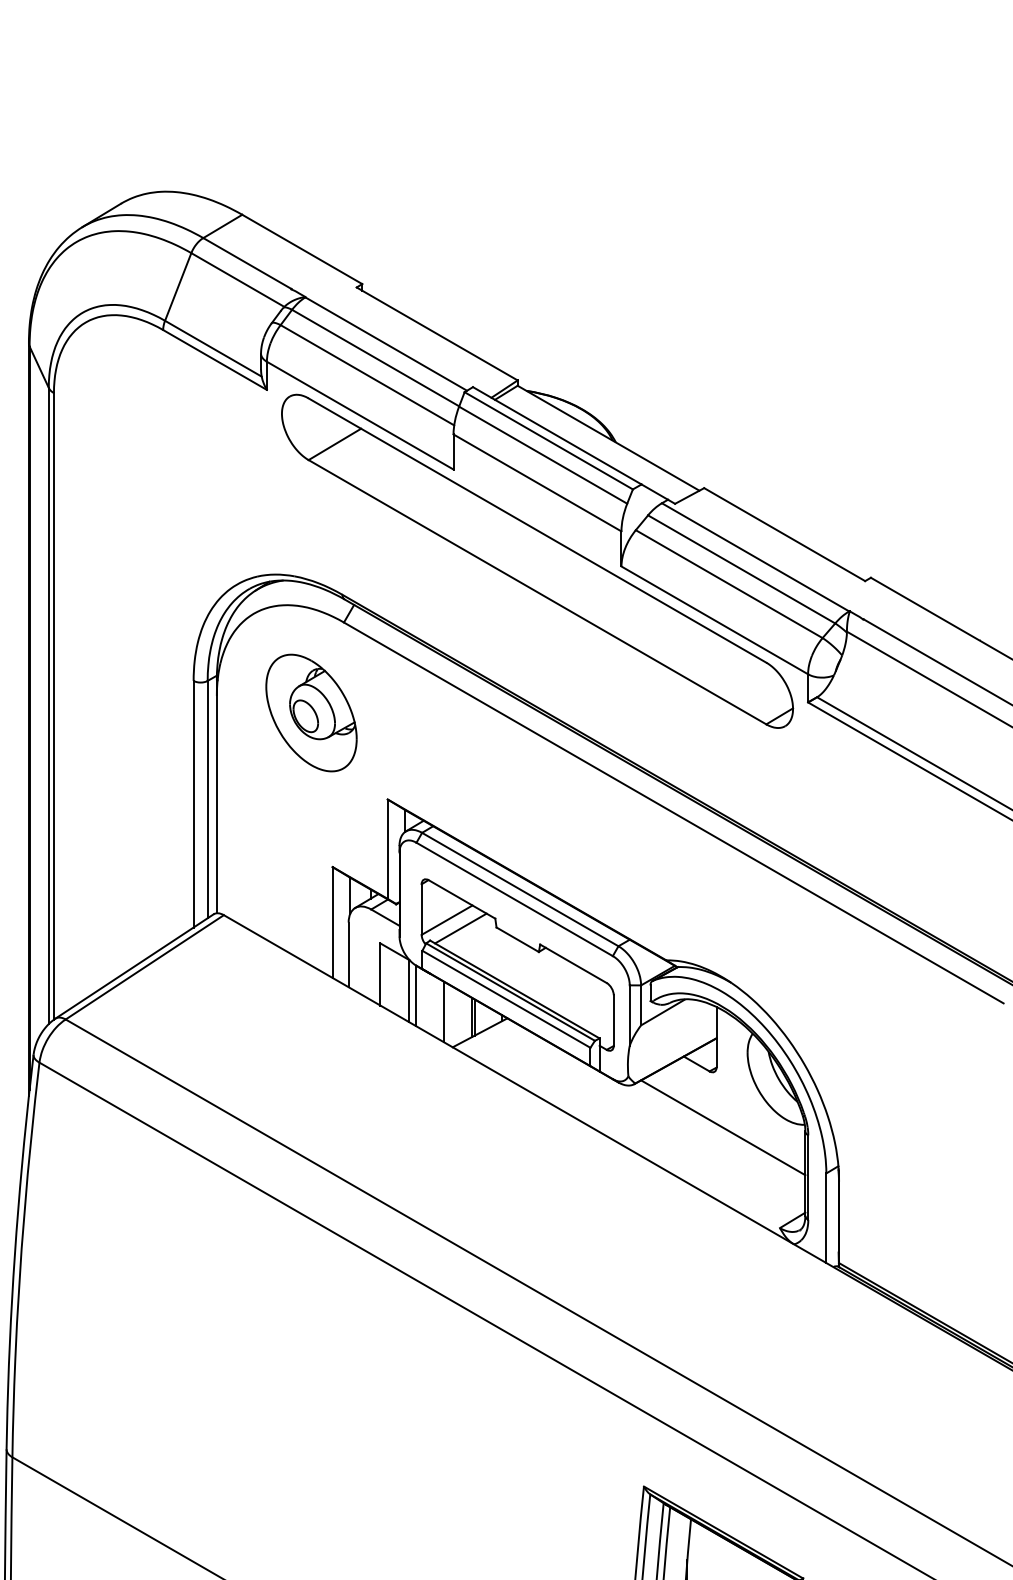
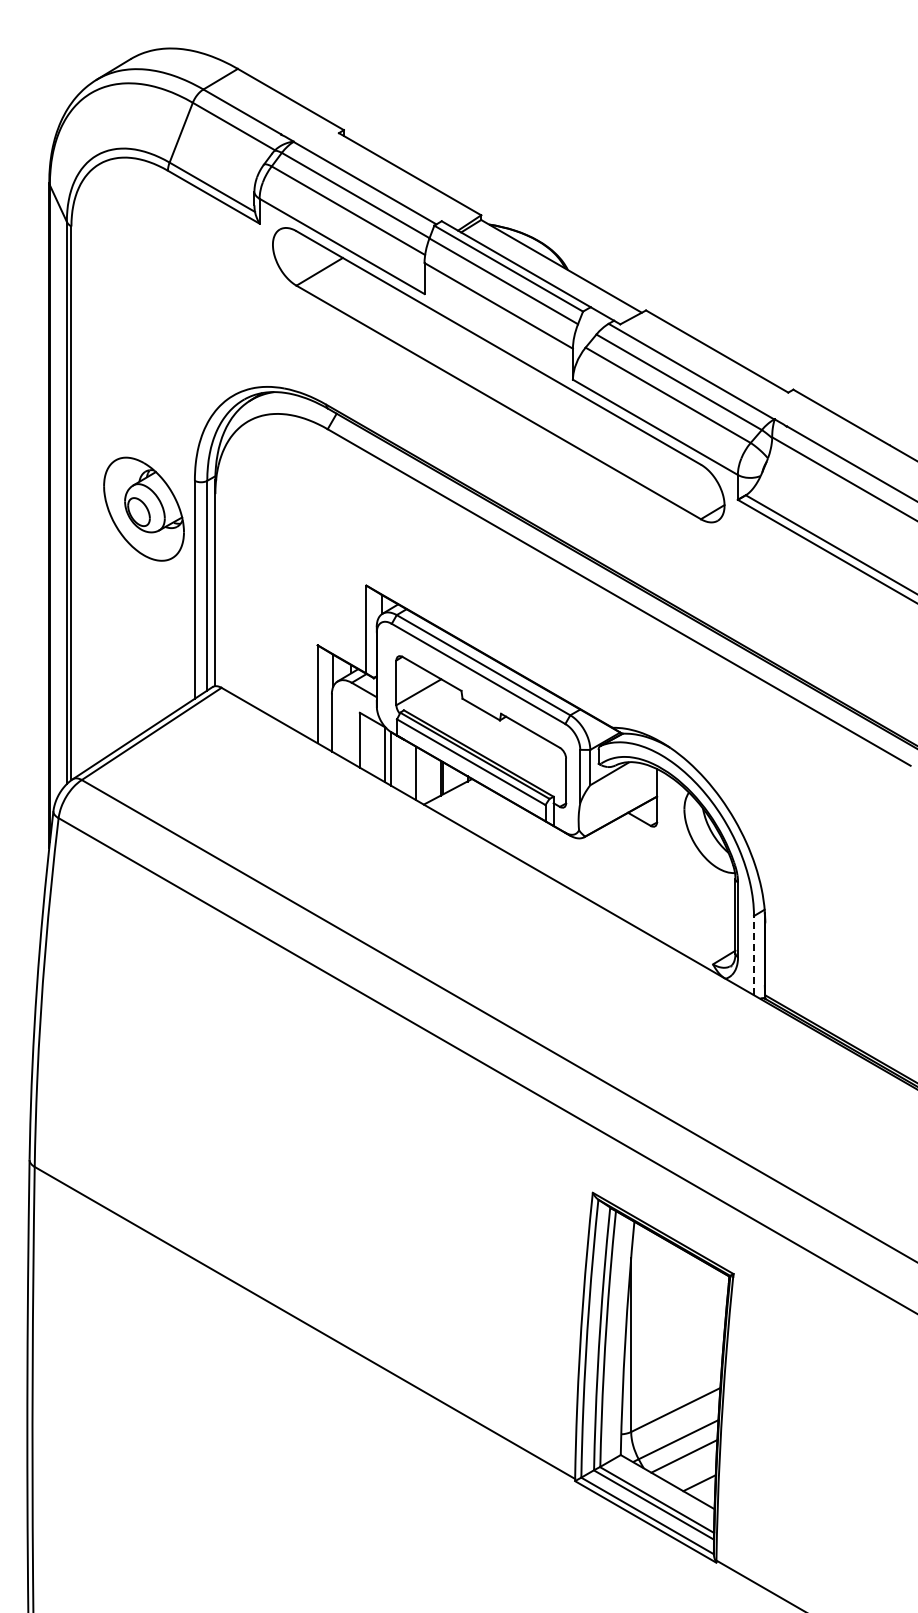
part: (310, 712) -> (143, 508), moved
line: (460, 928) -> (430, 699), removed
line: (722, 1127) -> (662, 875), removed
line: (826, 1218) -> (754, 955), solid -> dashed

